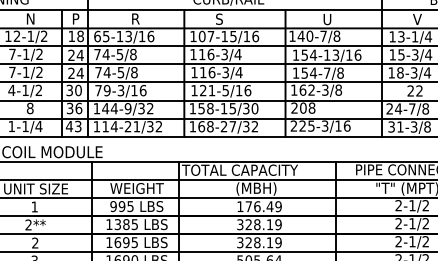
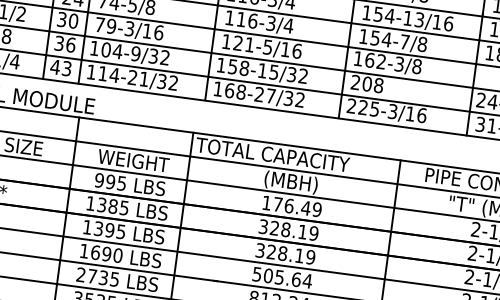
text: (105, 108) -> (106, 49), 144-9/32 -> 104-9/32
text: (254, 108) -> (302, 75), 158-15/30 -> 158-15/32
text: (117, 242) -> (98, 228), 1695 -> 1395

